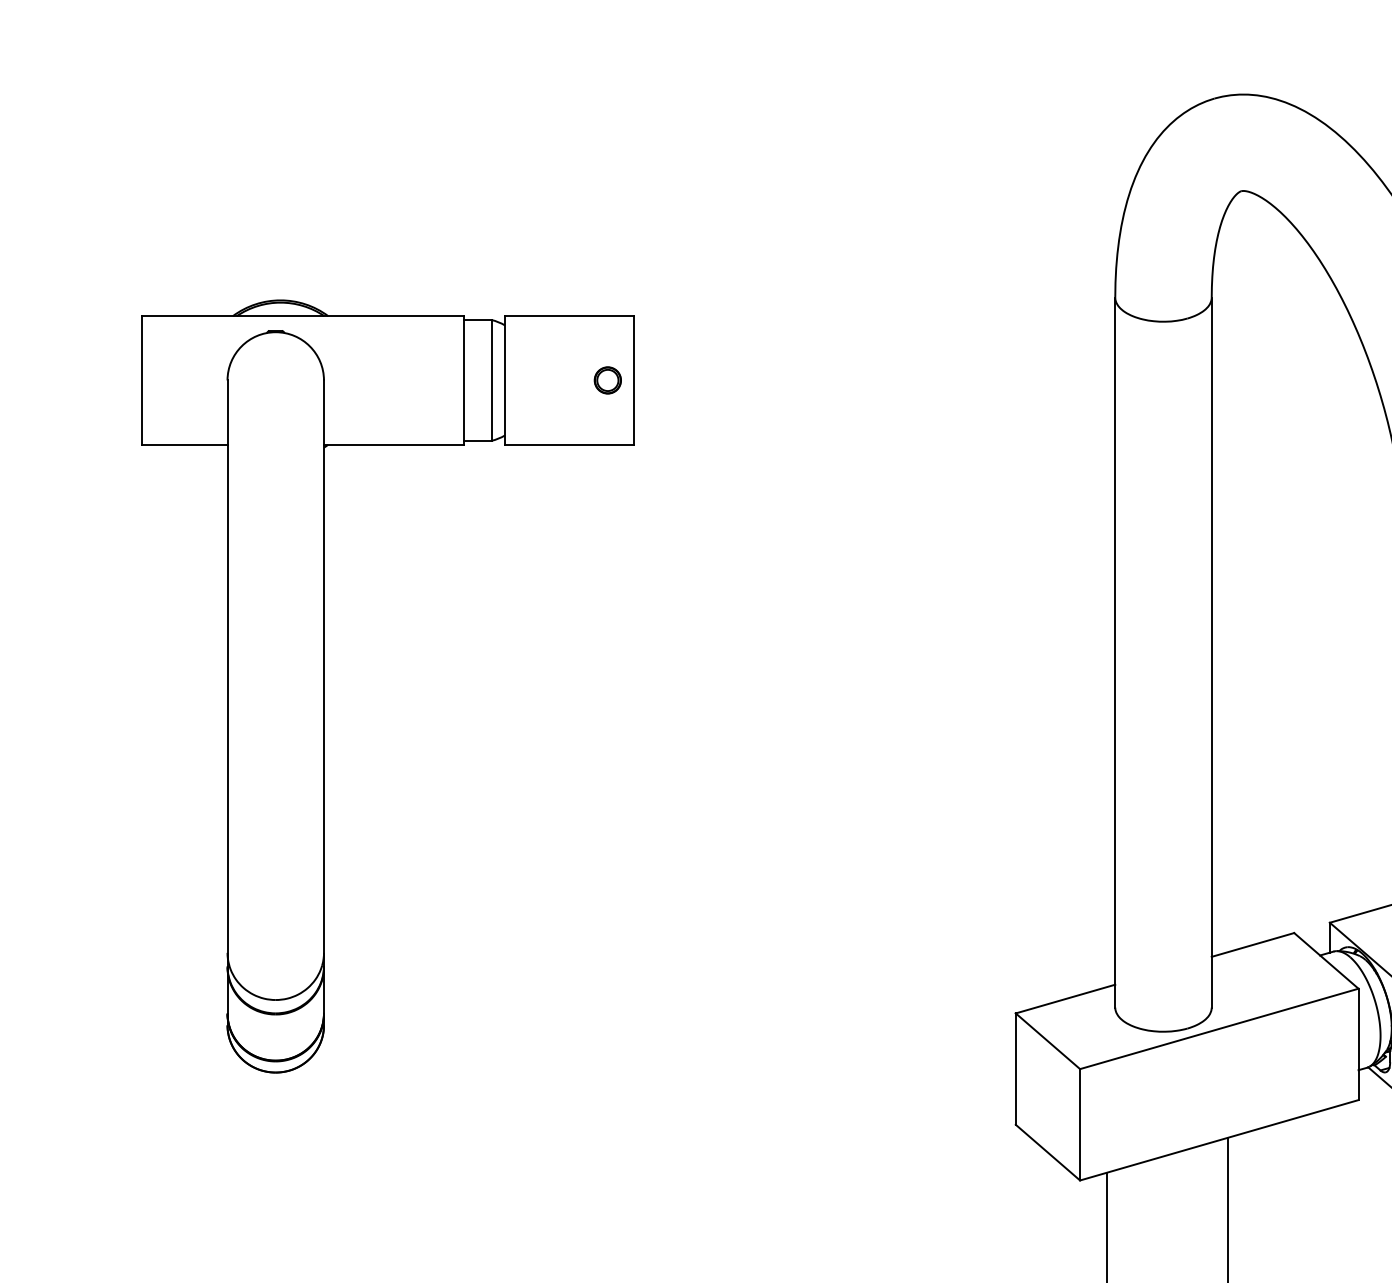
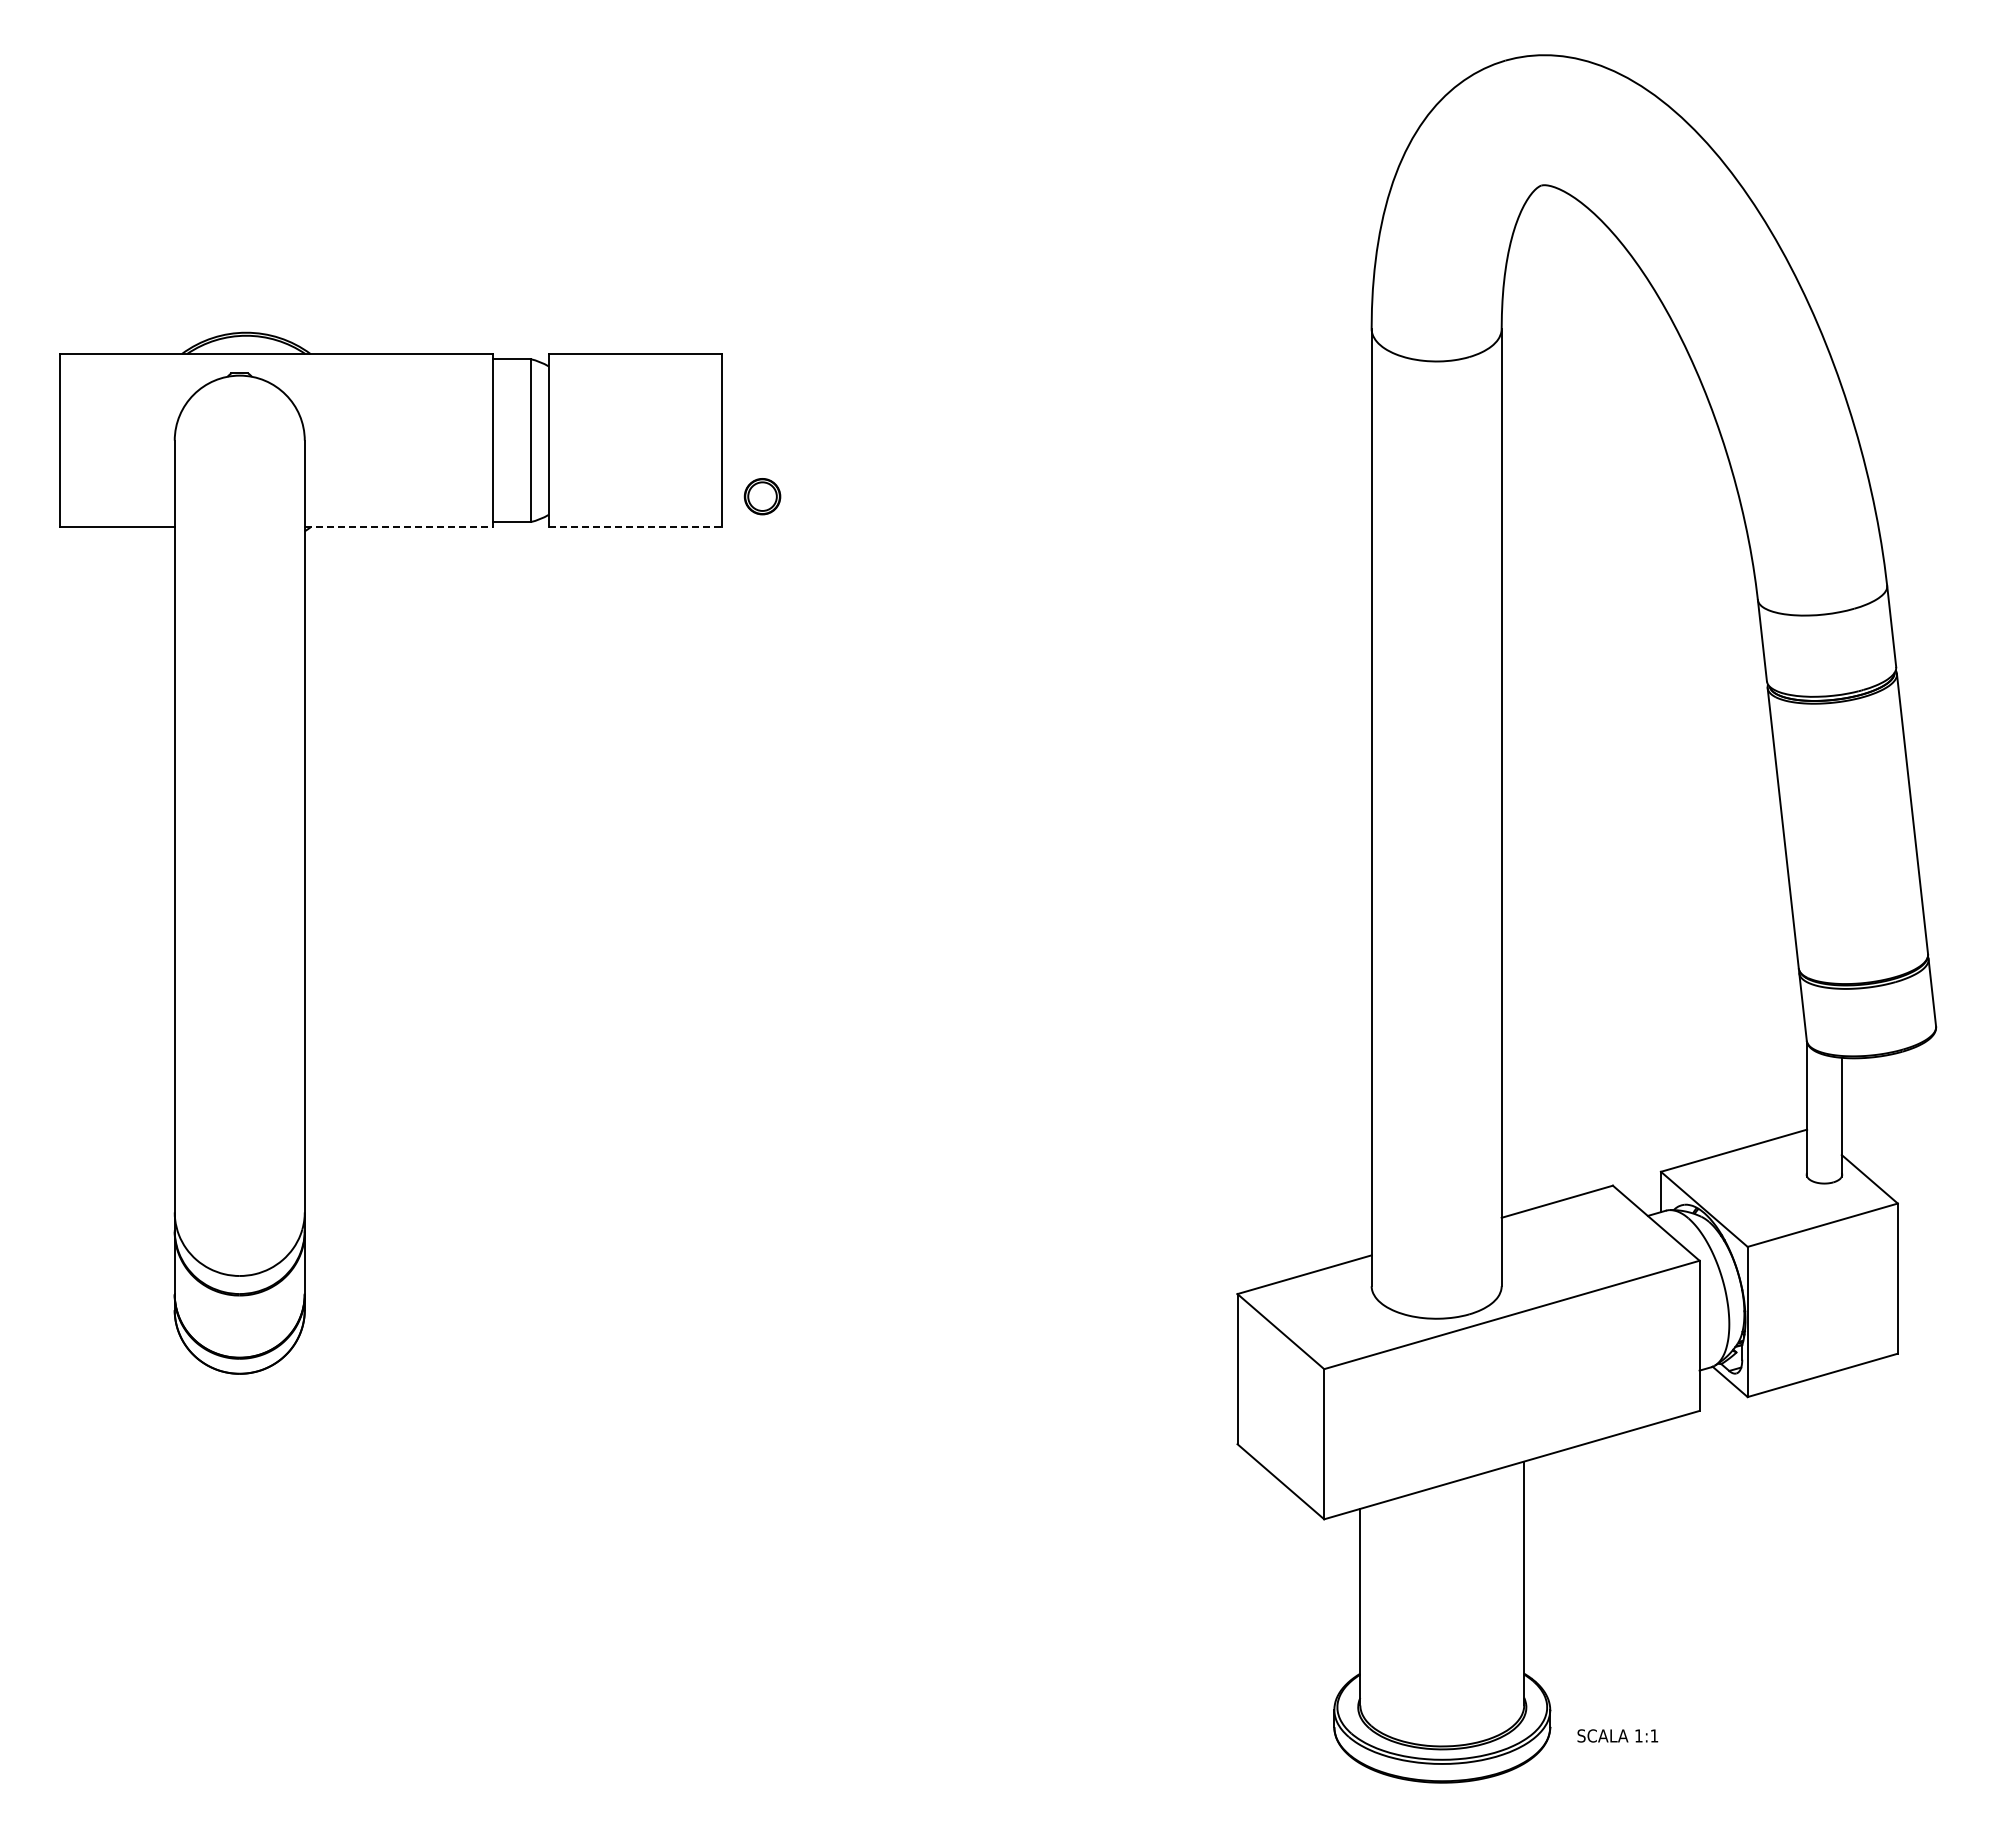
part: (607, 380) -> (762, 496), moved
line: (394, 444) -> (399, 527), solid -> dashed
line: (569, 444) -> (635, 527), solid -> dashed

